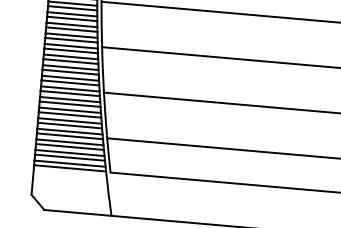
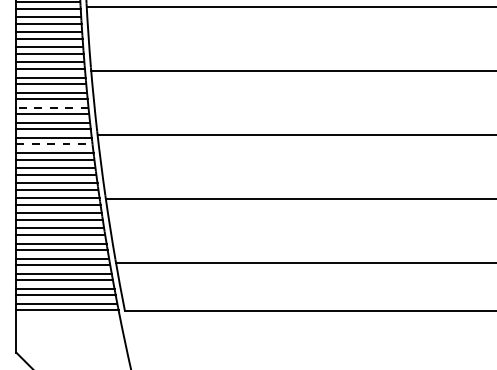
line: (71, 24) -> (51, 107), solid -> dashed
line: (71, 50) -> (54, 144), solid -> dashed

